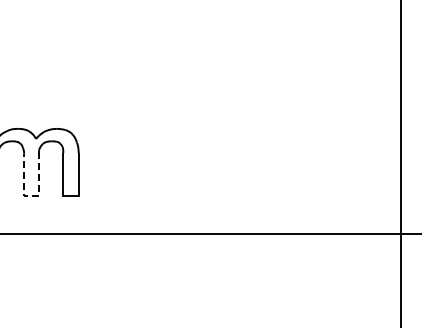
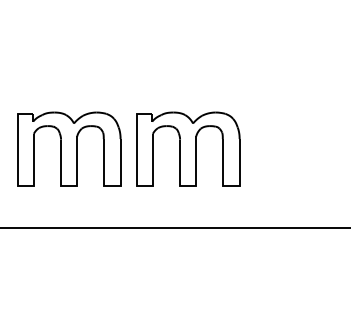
part: (140, 162) -> (188, 149), added
line: (32, 196) -> (70, 186), dashed -> solid

